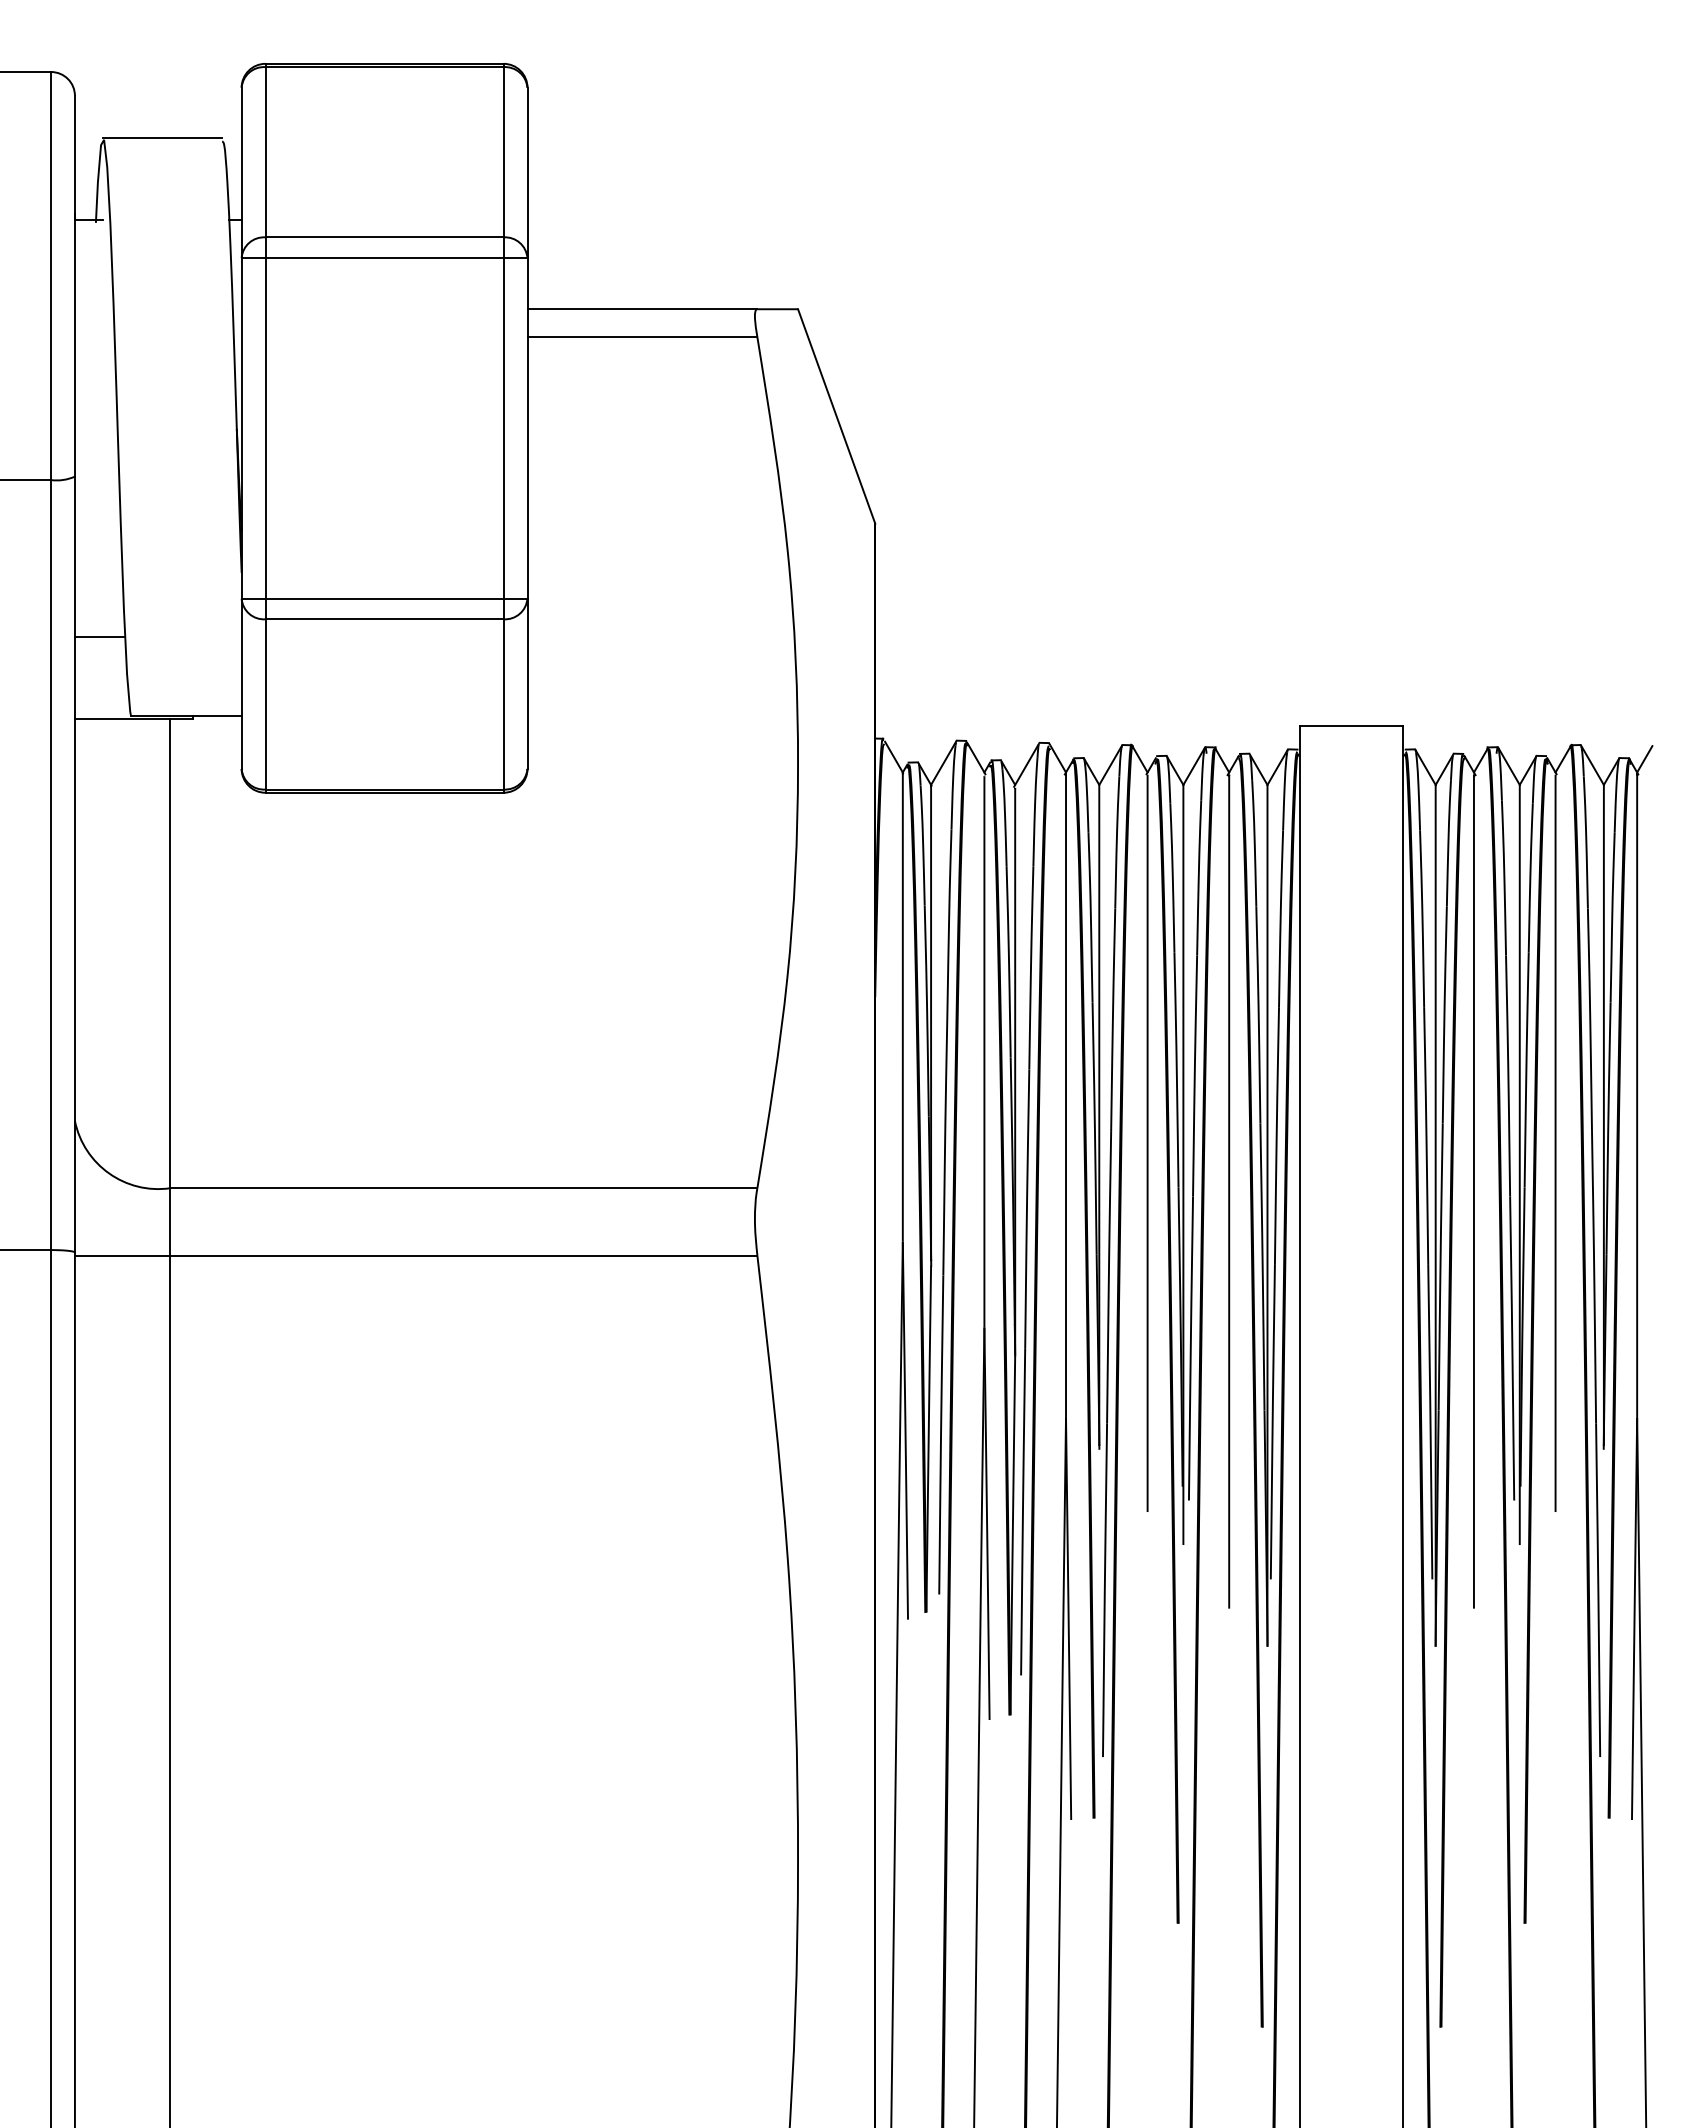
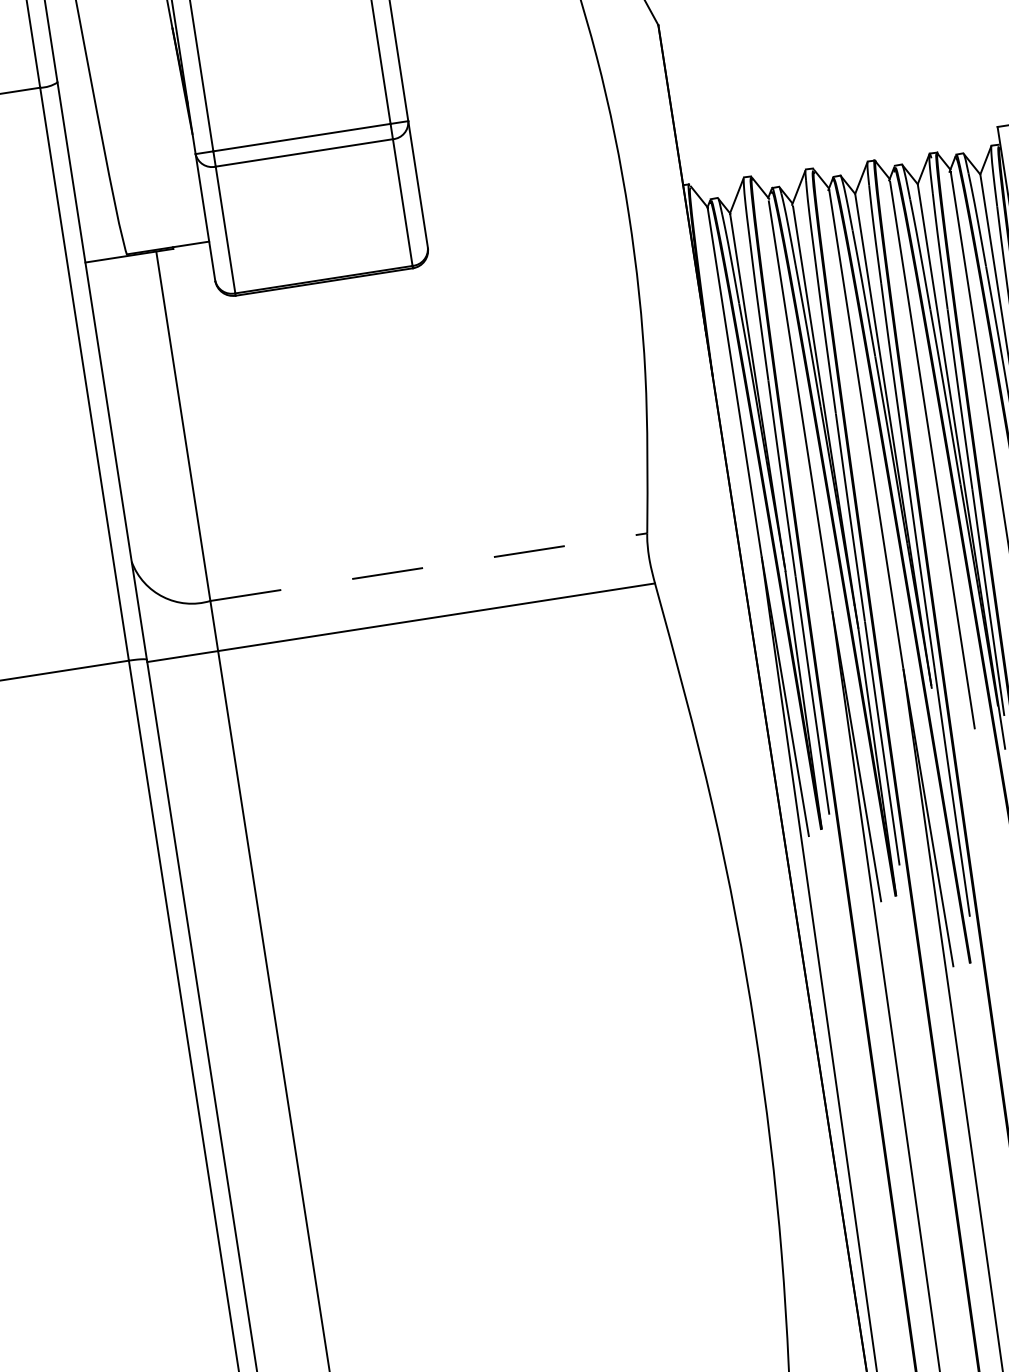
line: (99, 636) -> (94, 198), removed
line: (463, 1188) -> (428, 567), solid -> dashed

